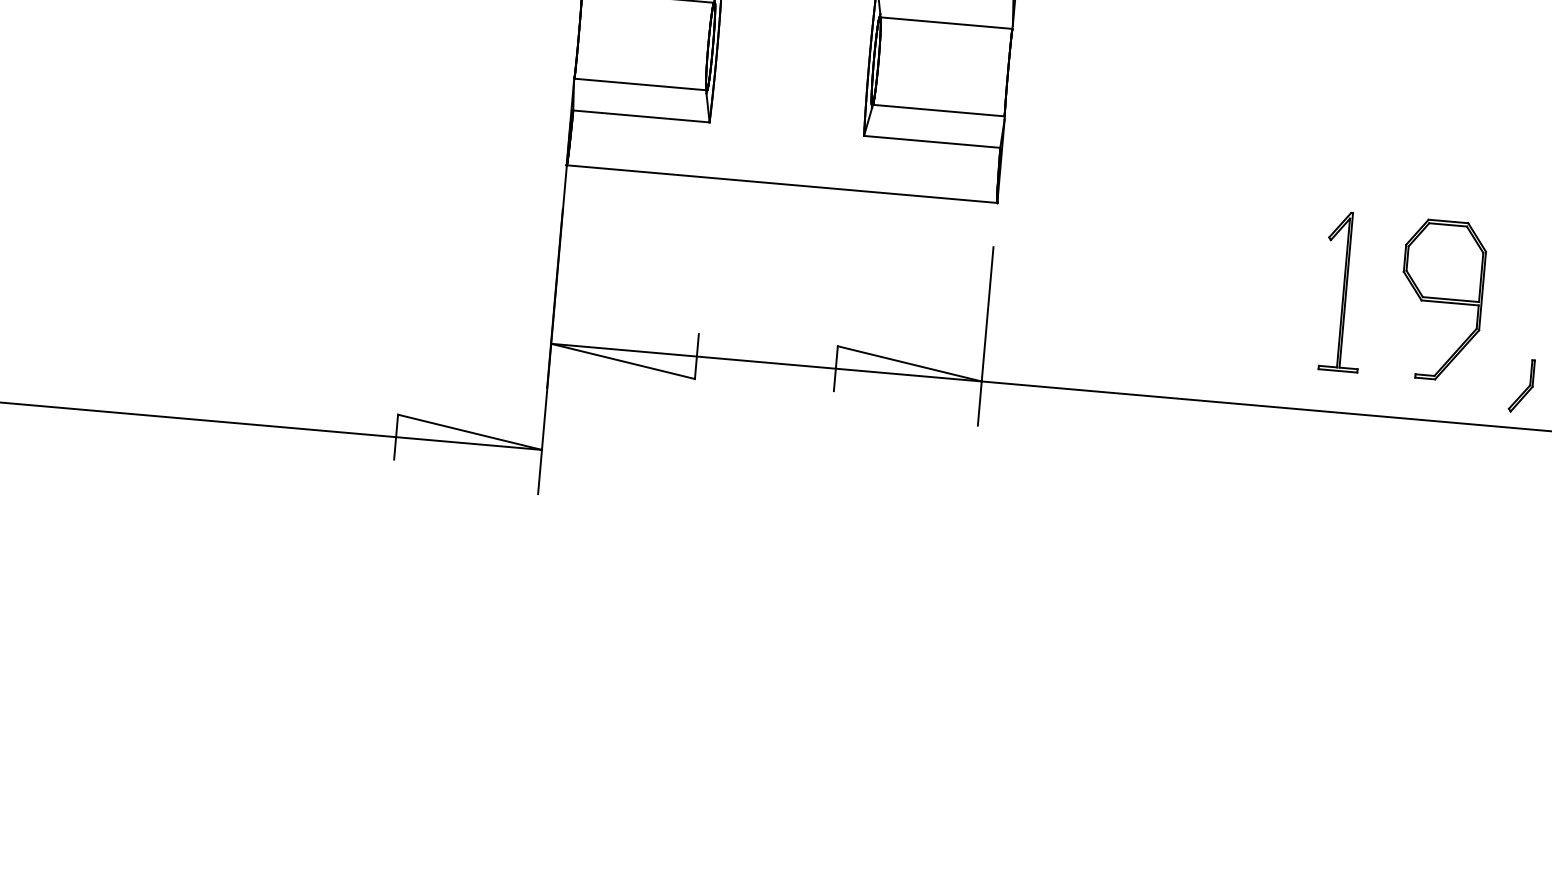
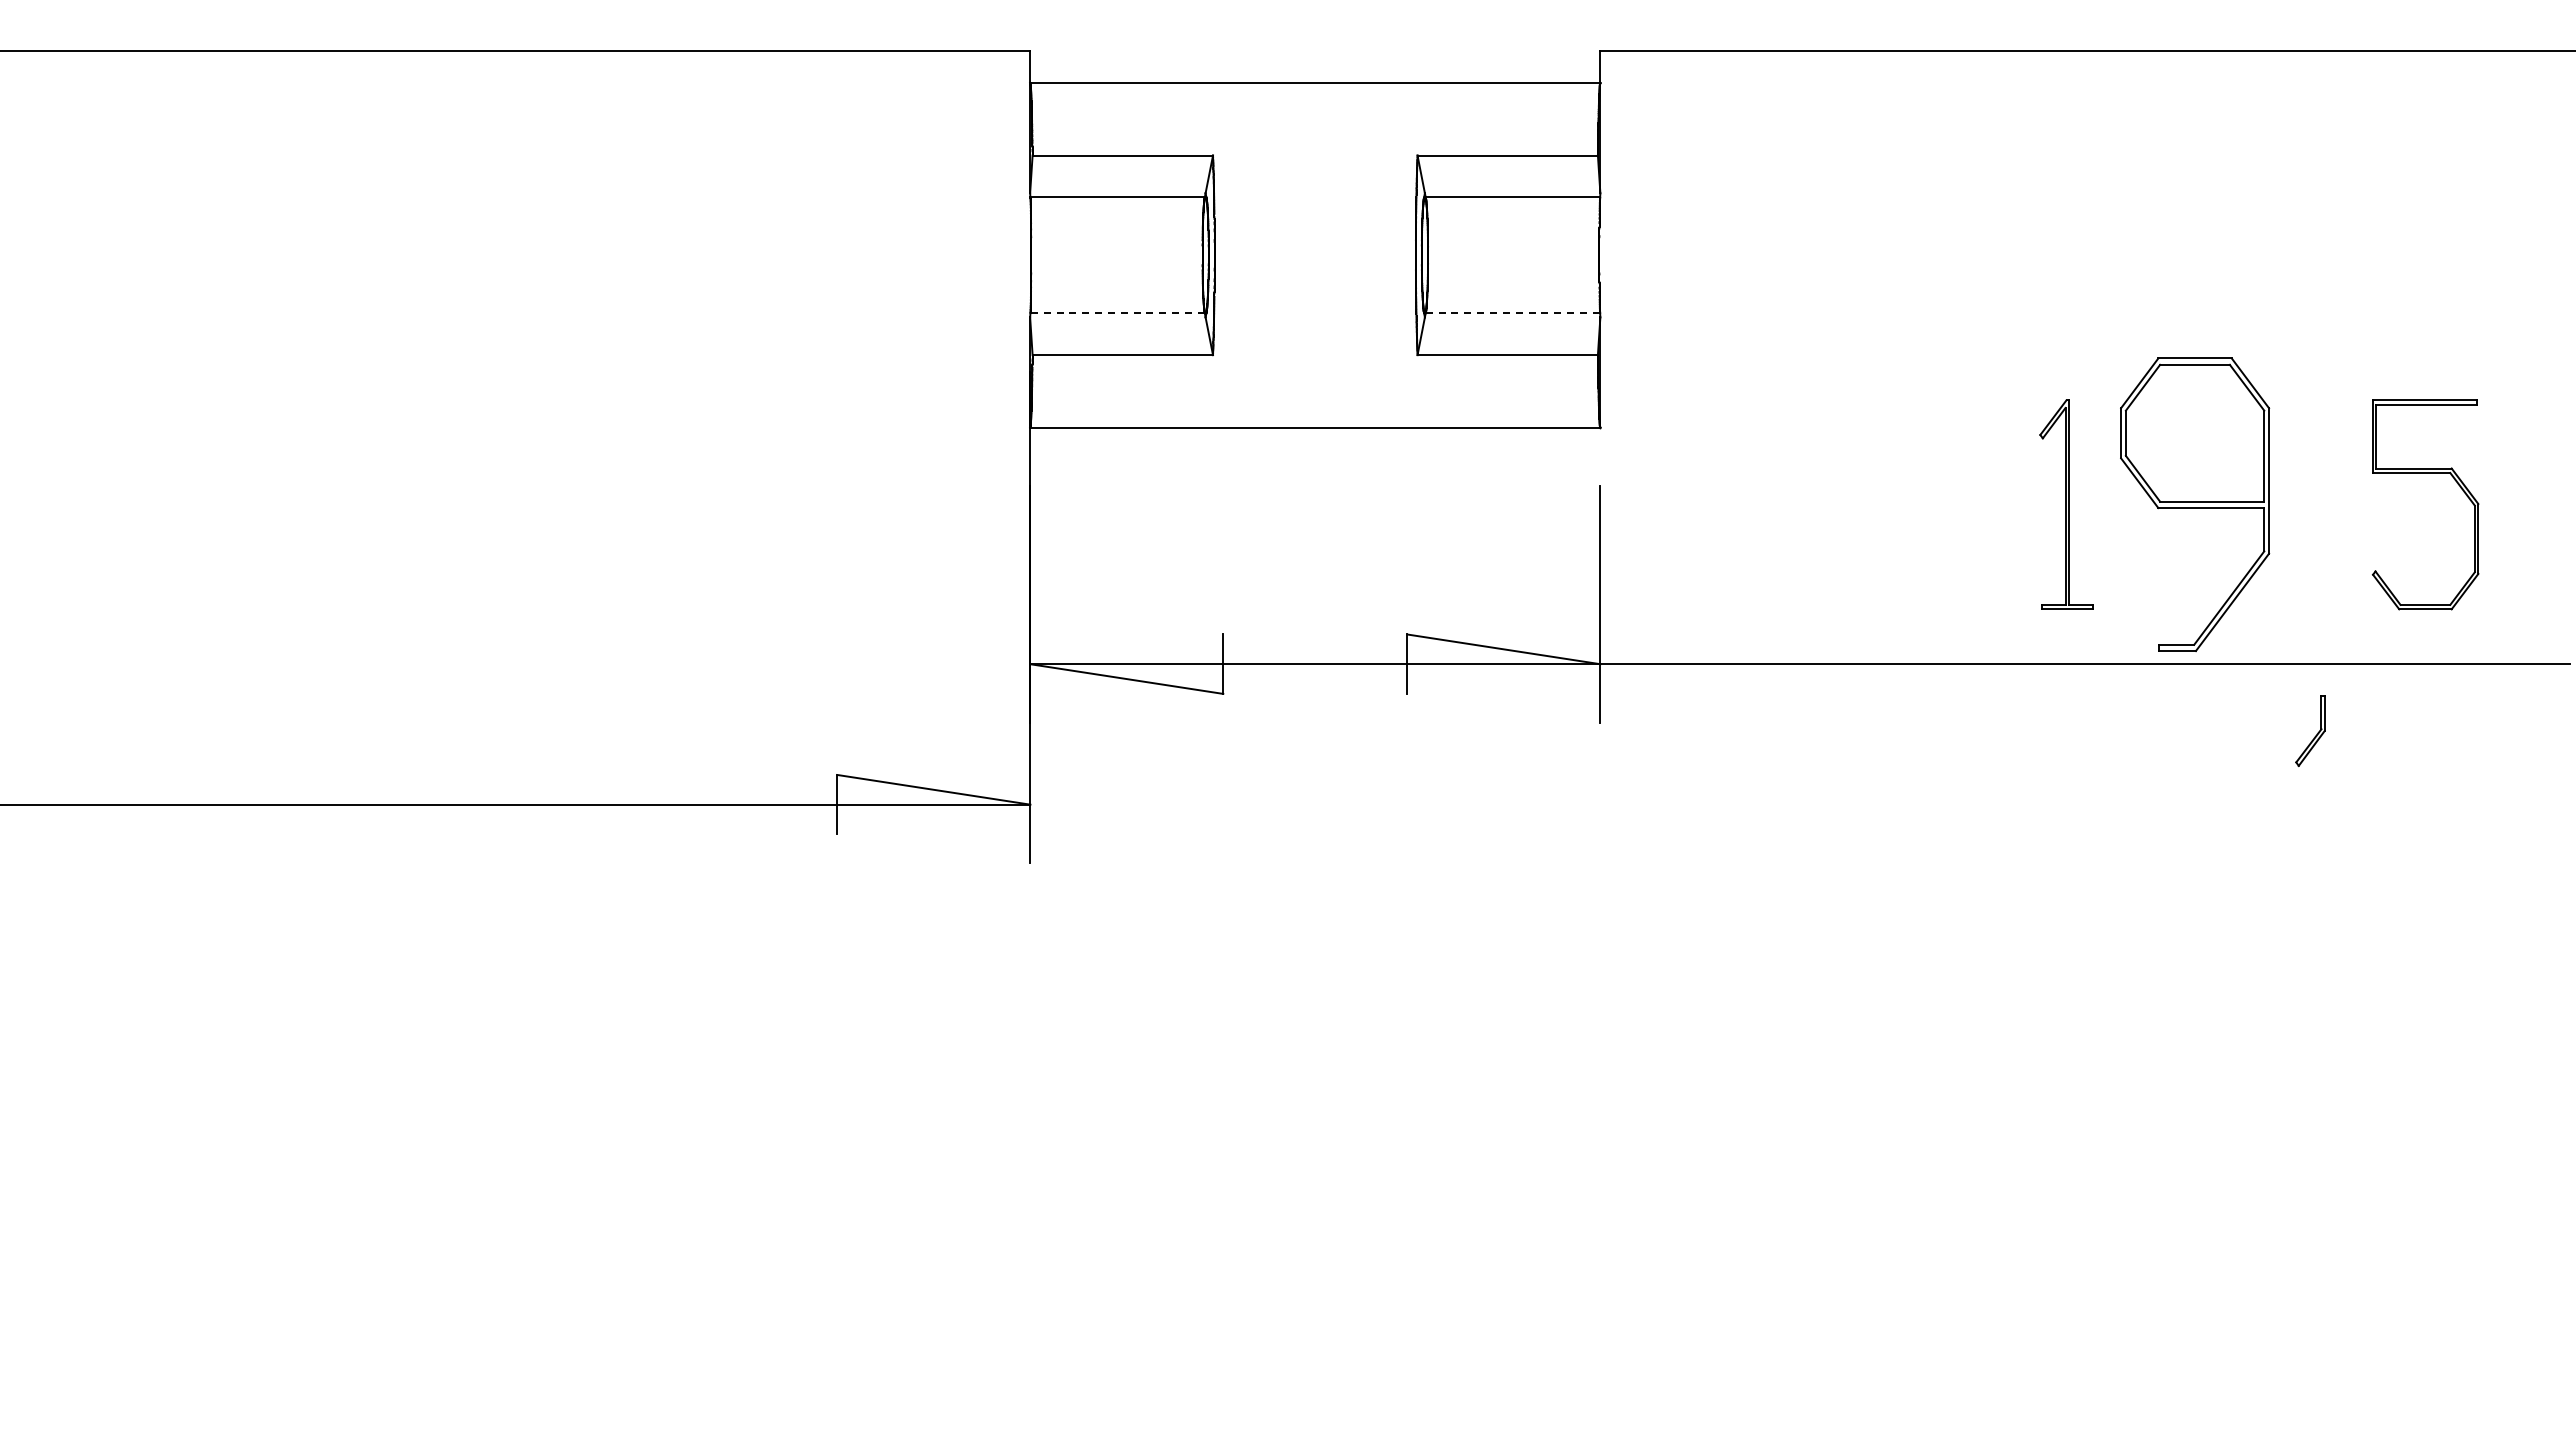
line: (640, 84) -> (1117, 313), solid -> dashed
line: (939, 110) -> (1513, 313), solid -> dashed
part: (1441, 300) -> (2195, 504), size x1.4
part: (1525, 389) -> (2315, 735), moved

